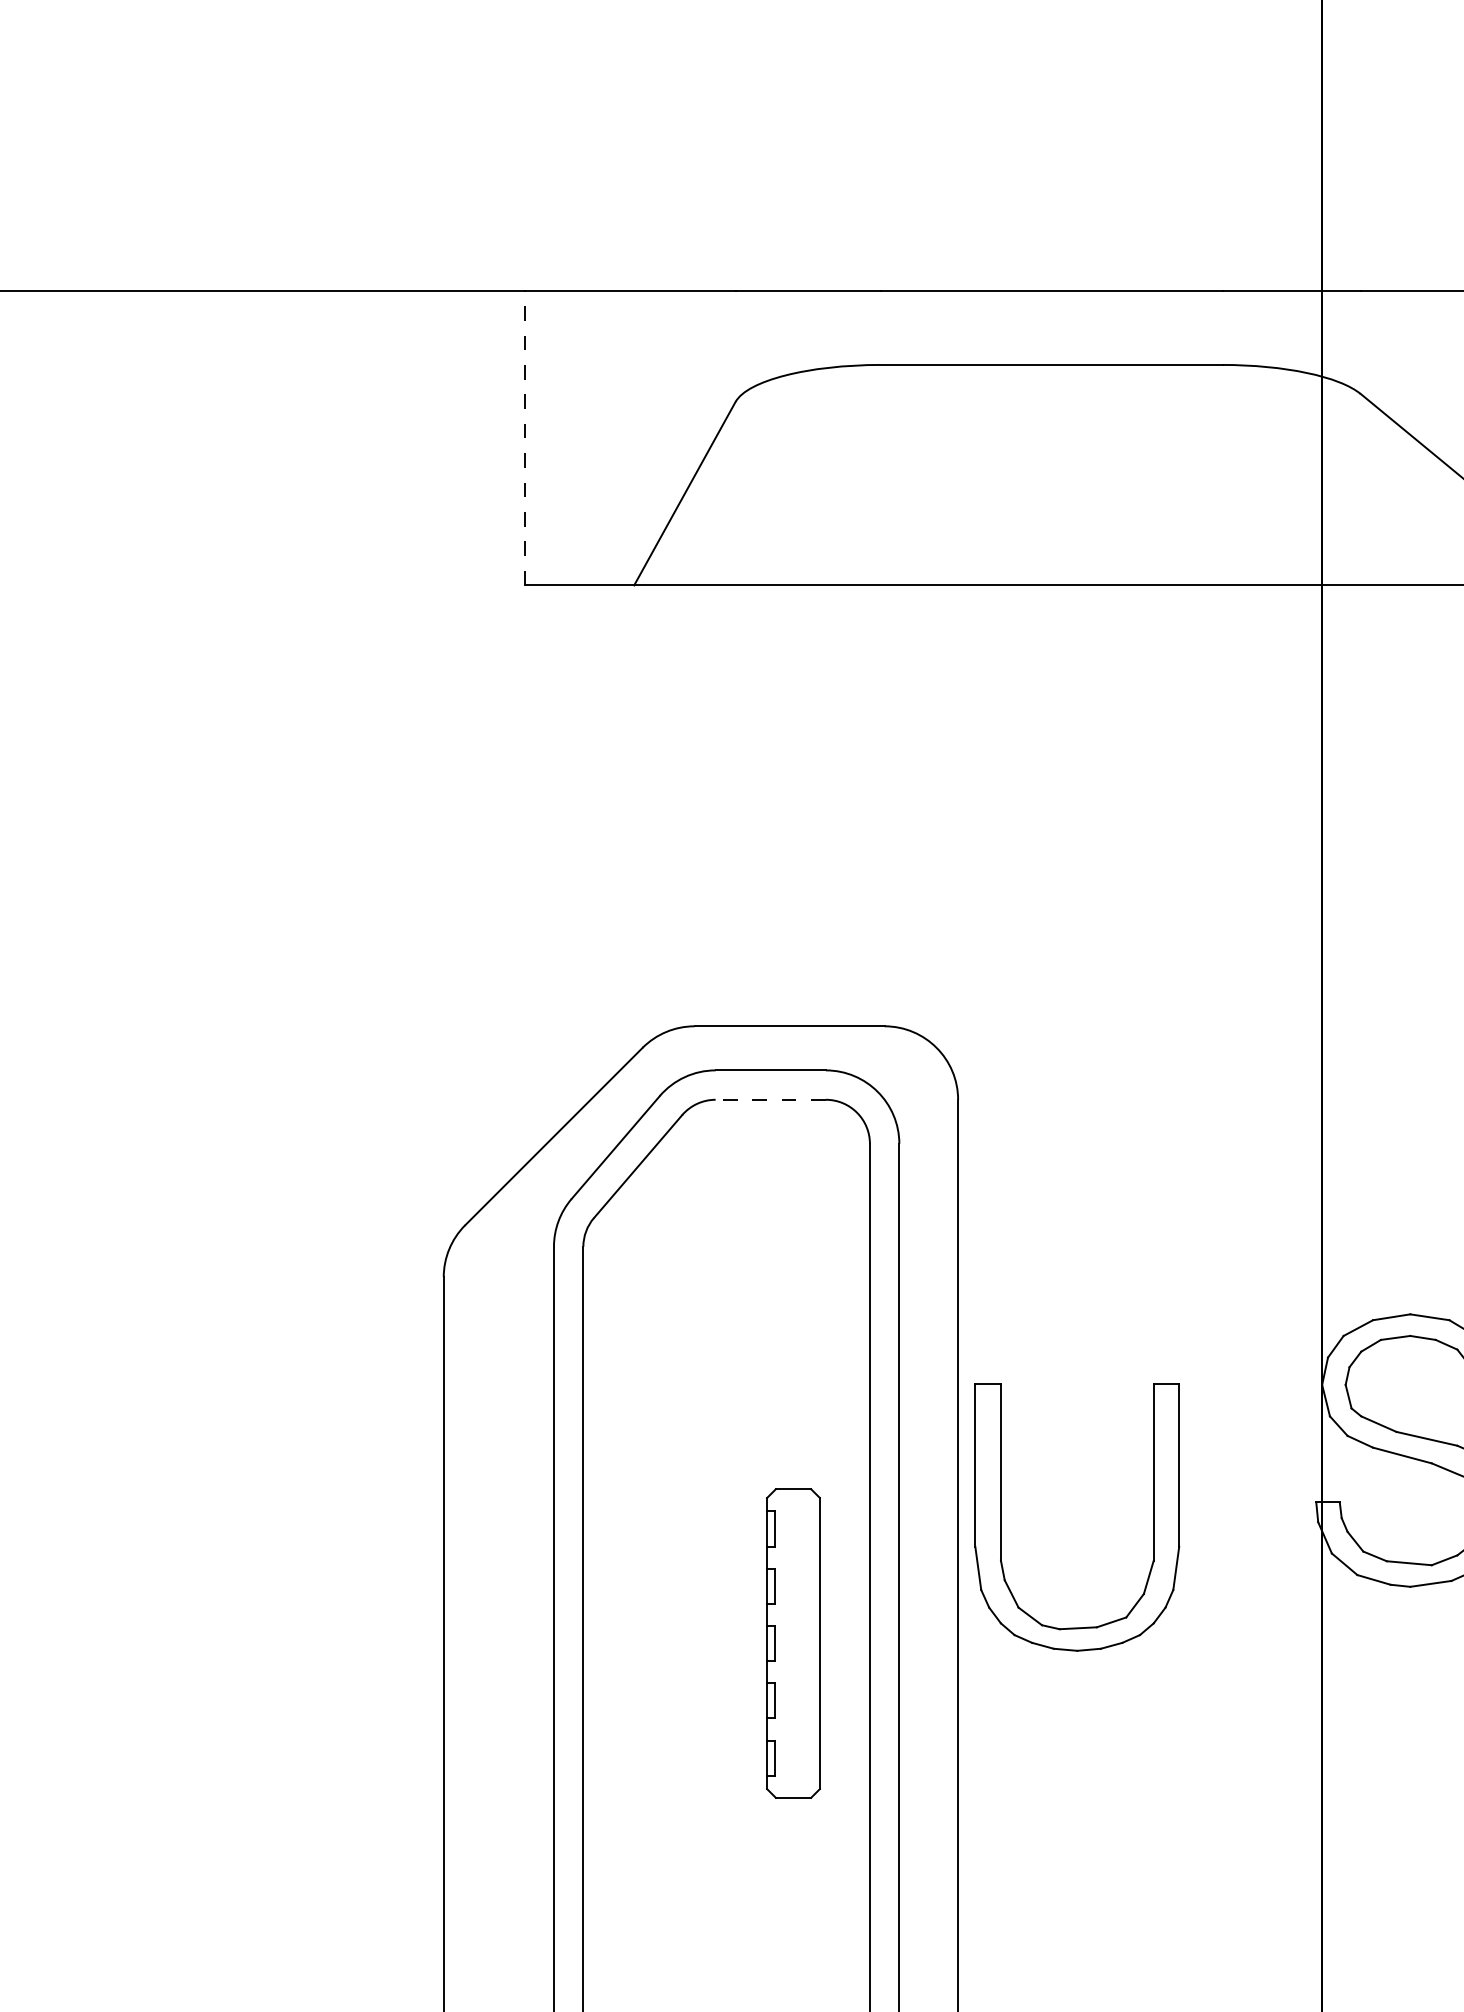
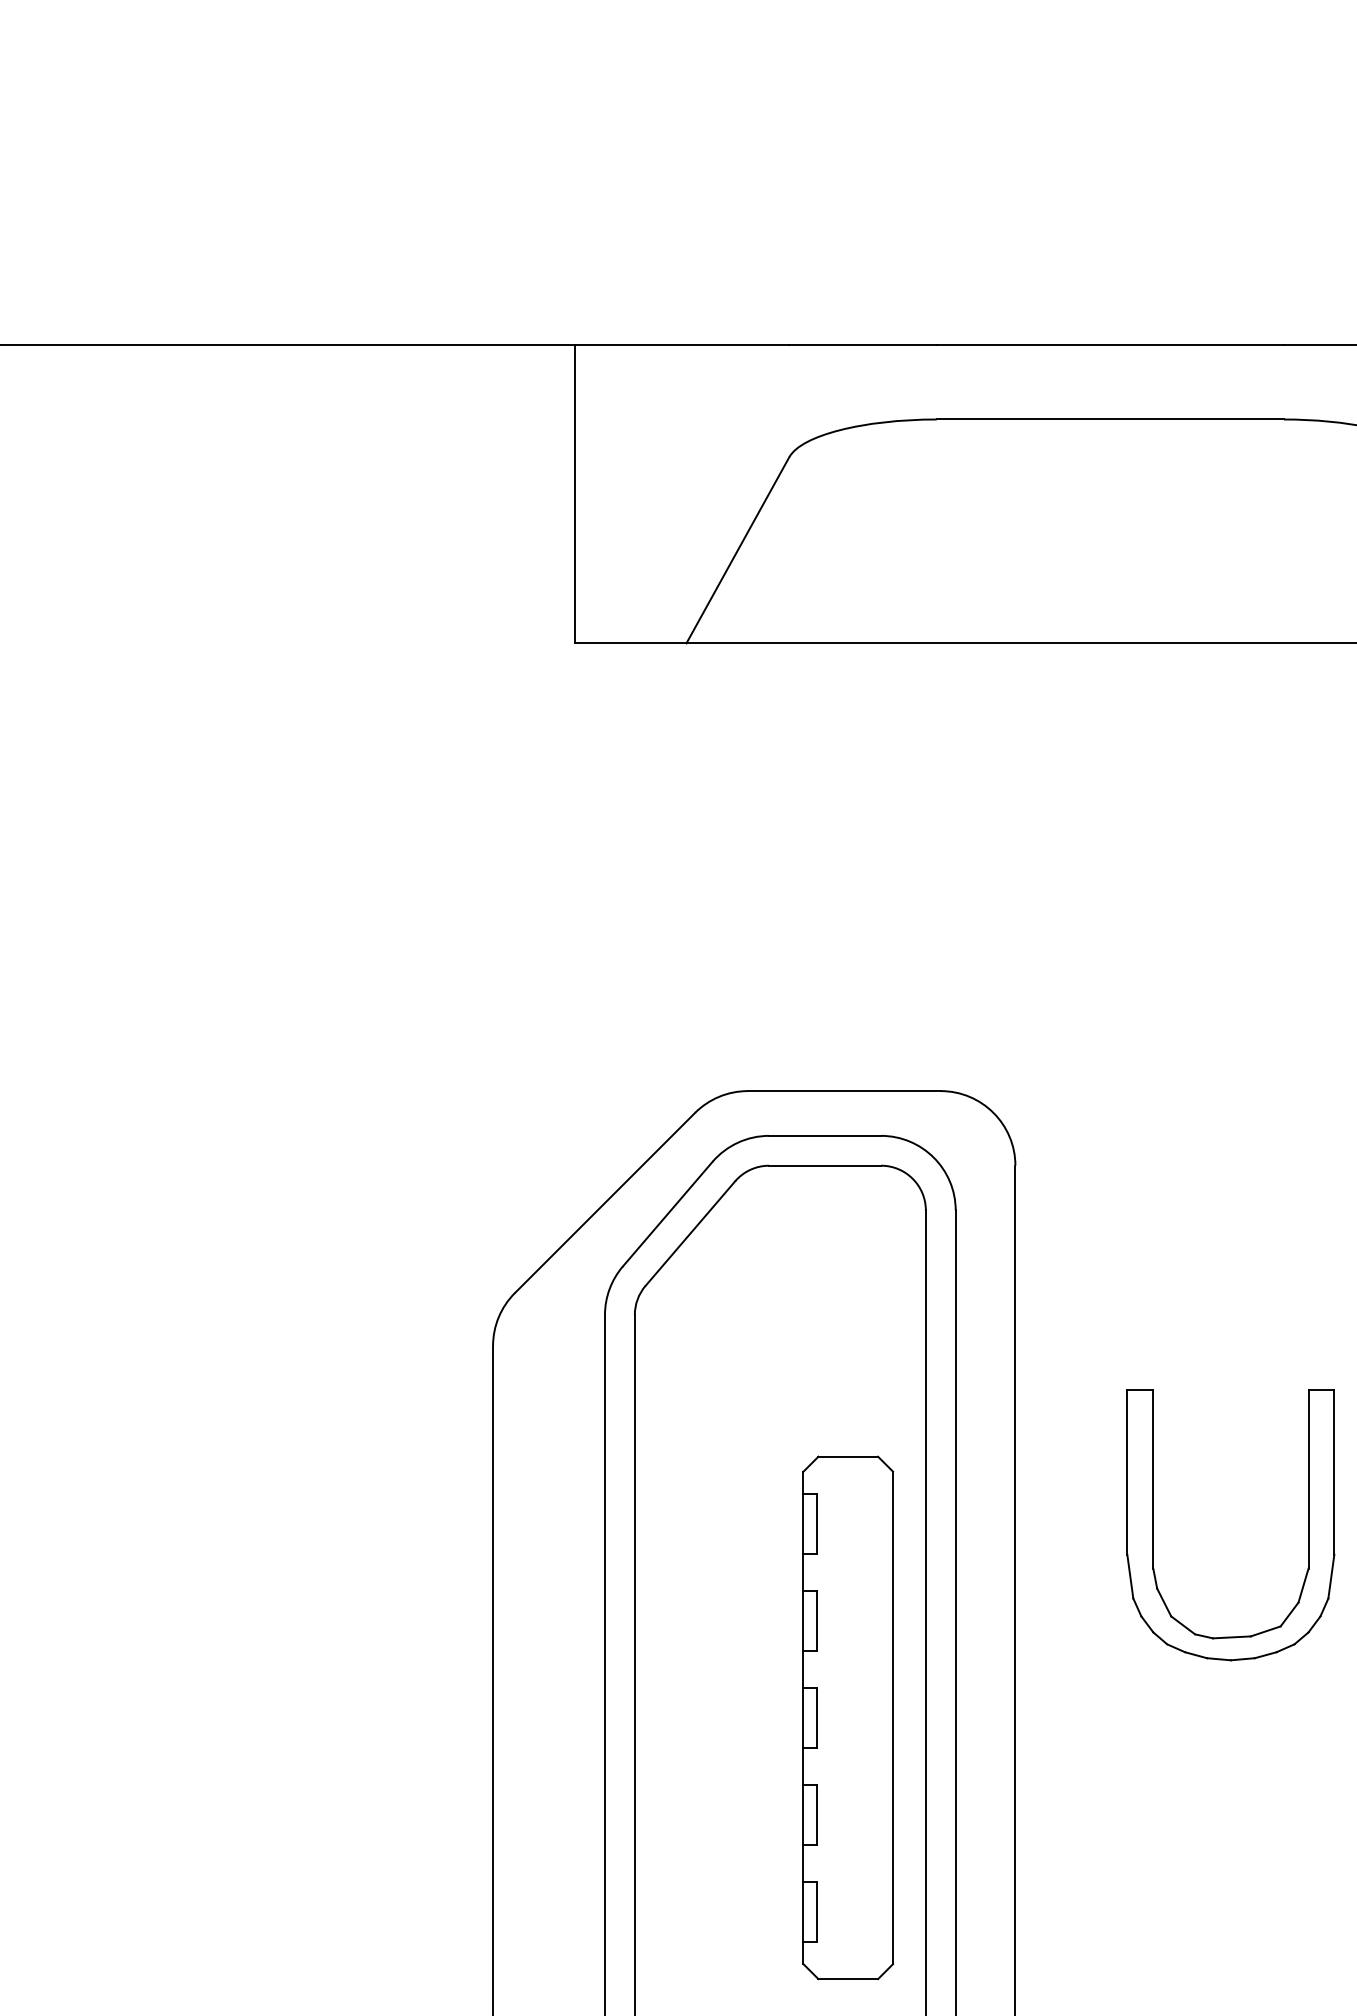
line: (524, 438) -> (575, 494), dashed -> solid
line: (770, 1099) -> (824, 1165), dashed -> solid
part: (1001, 1517) -> (1153, 1524), moved
part: (793, 1643) -> (848, 1717), size x1.67

